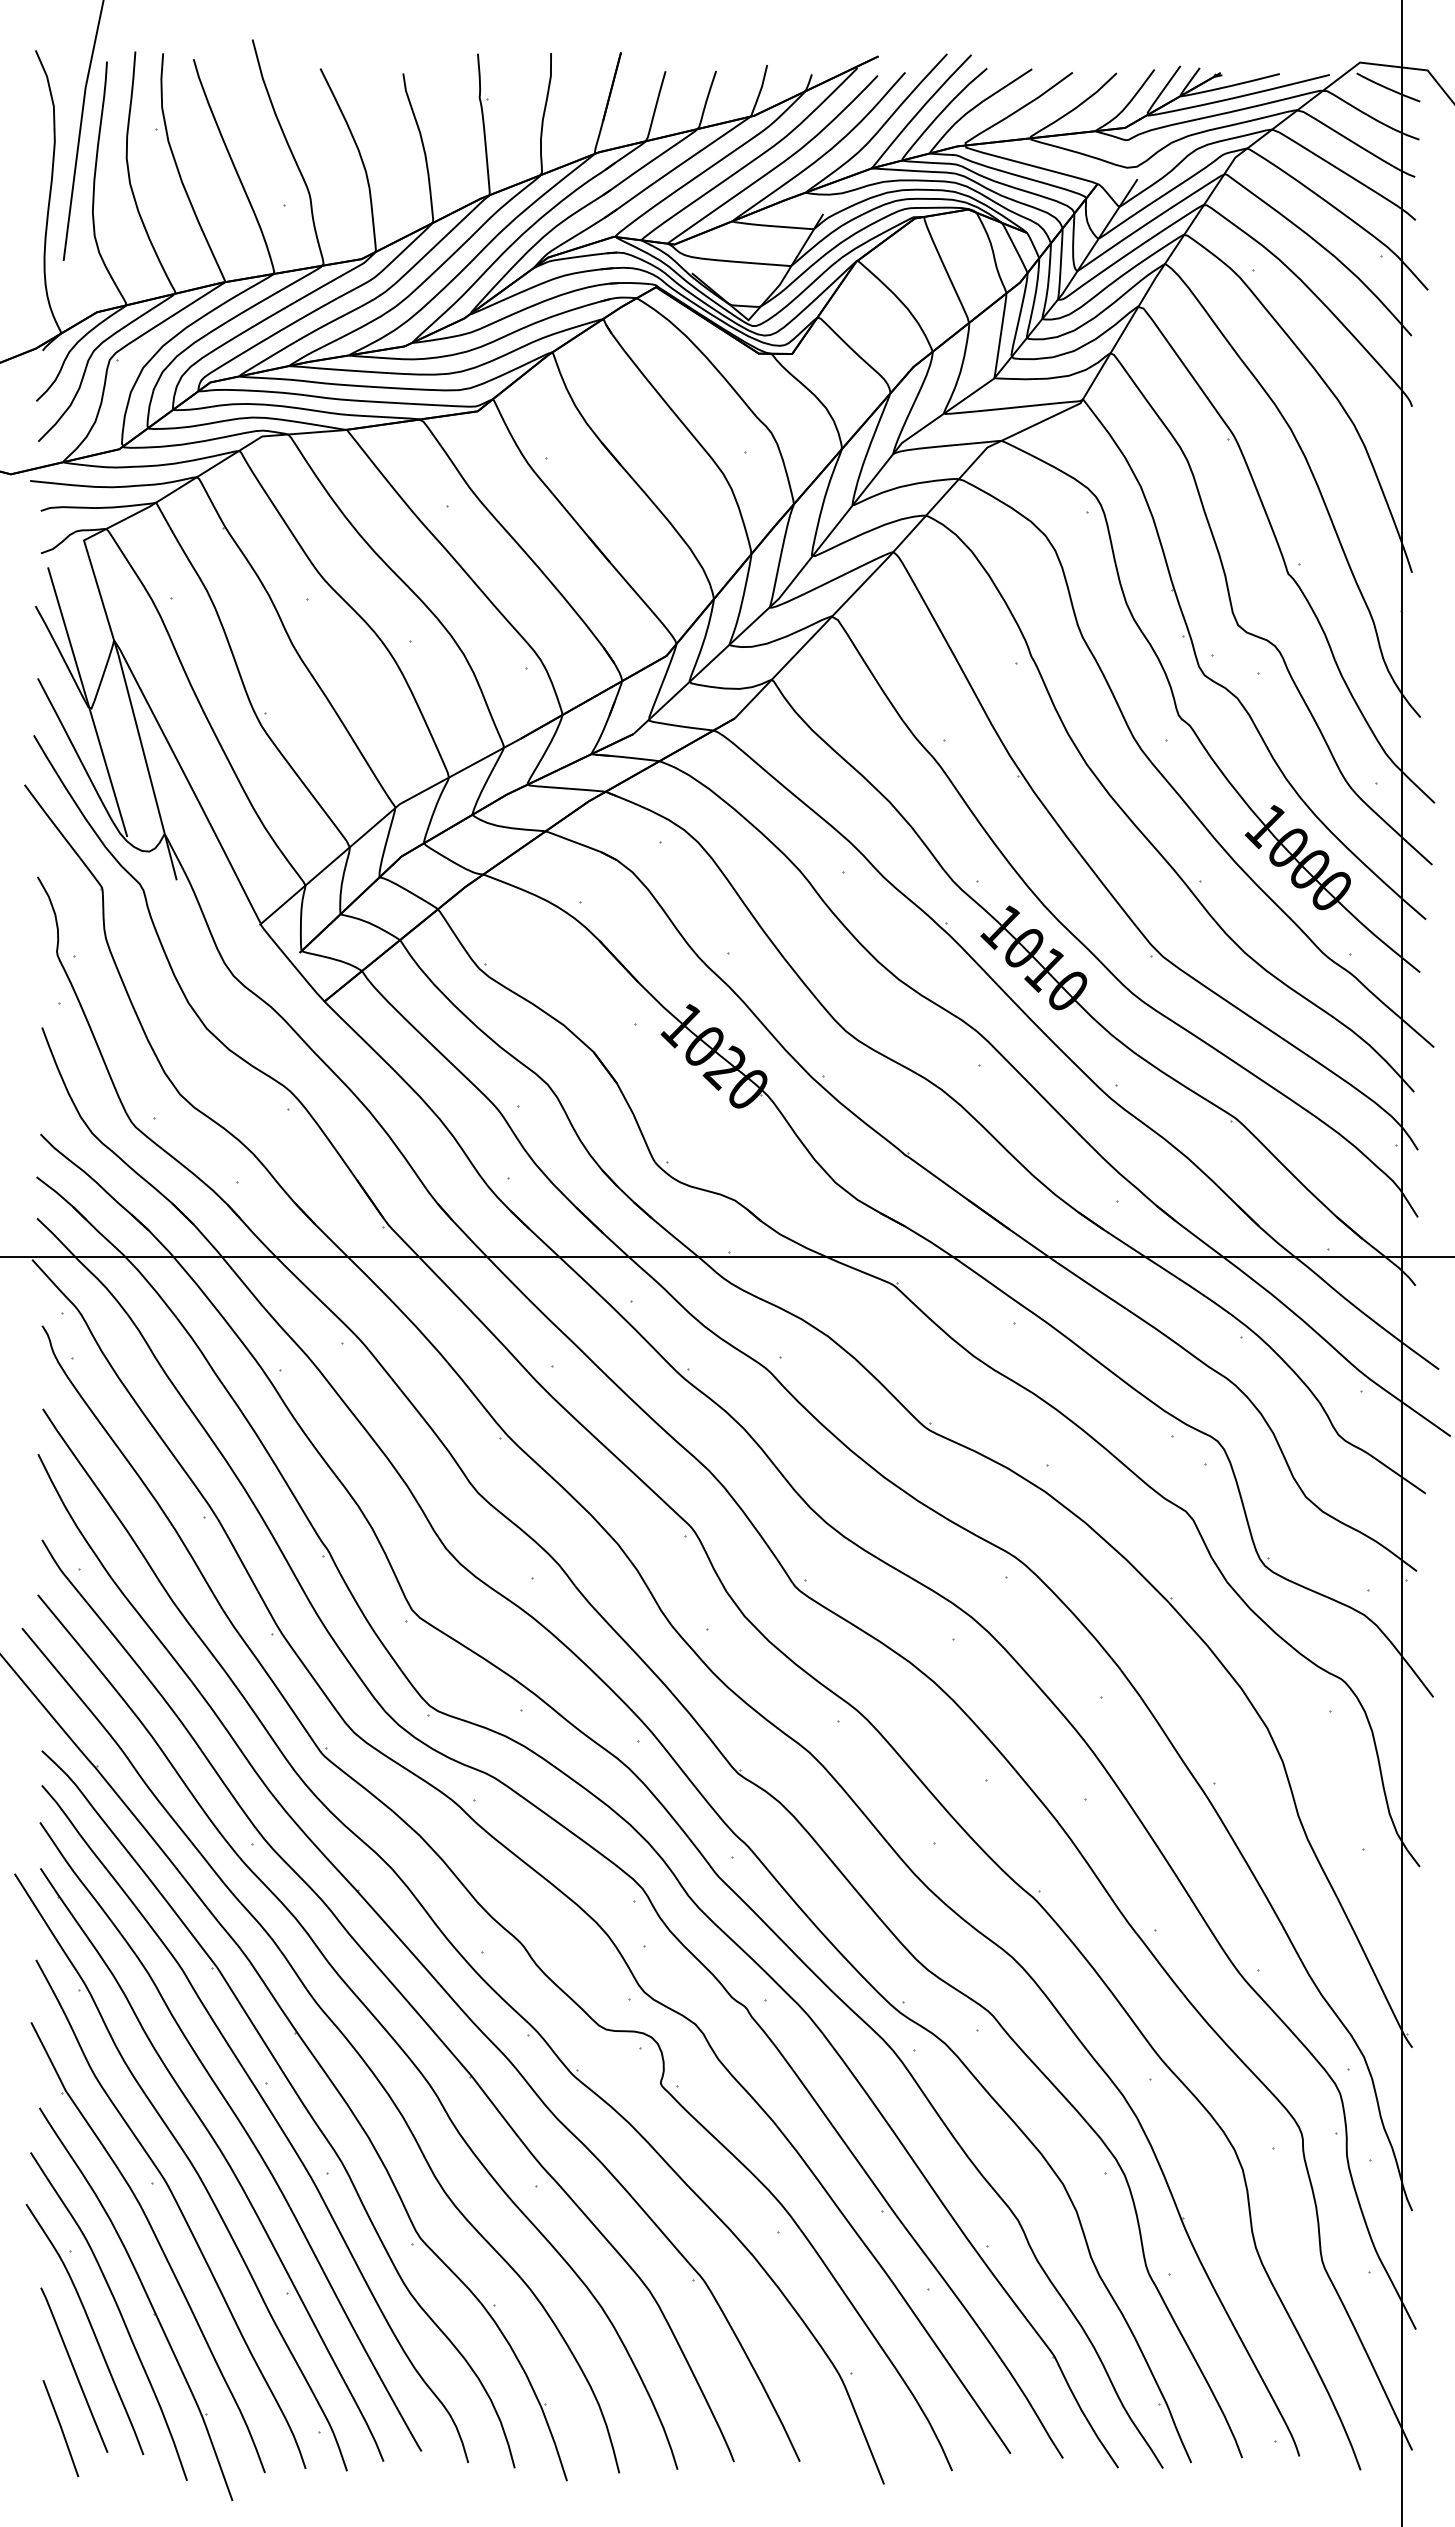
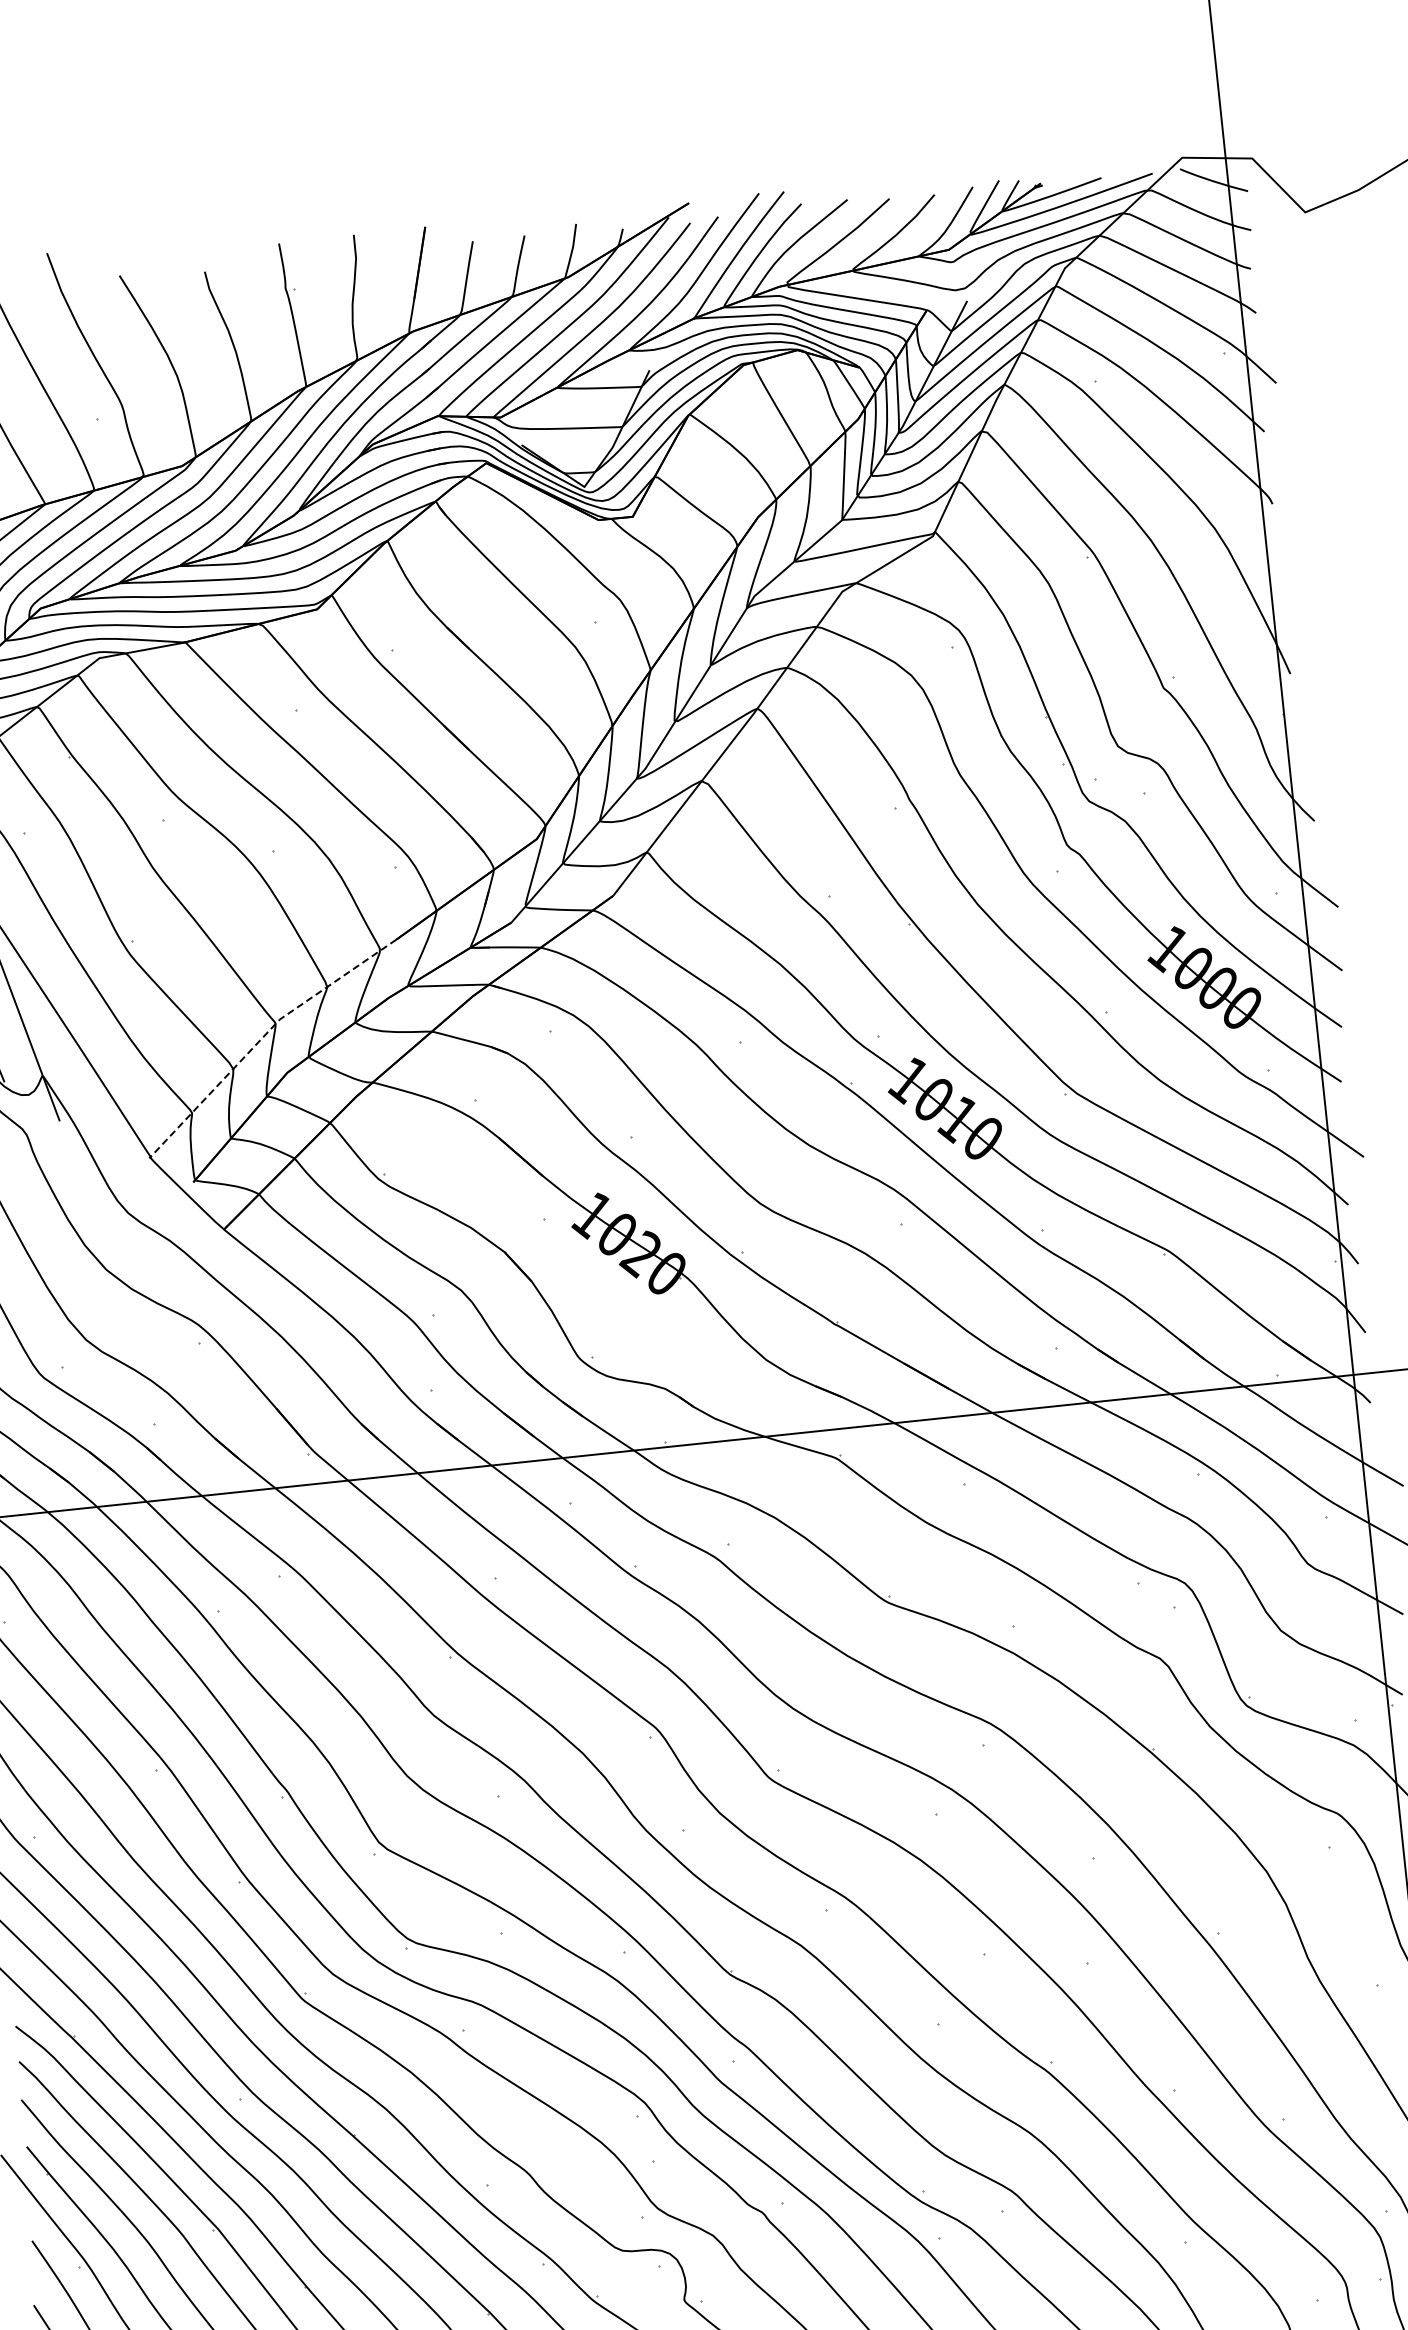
line: (381, 819) -> (262, 1037), solid -> dashed

